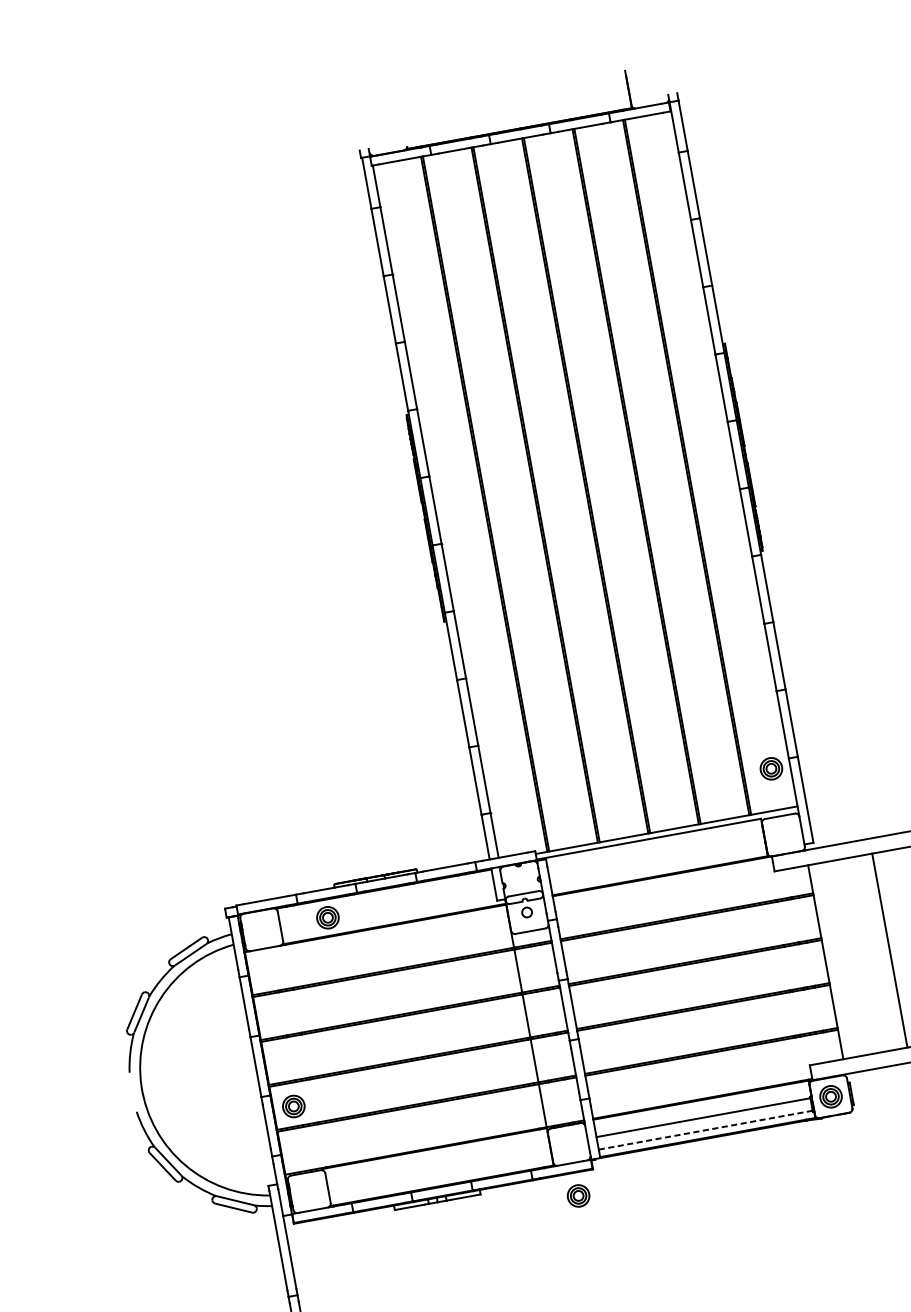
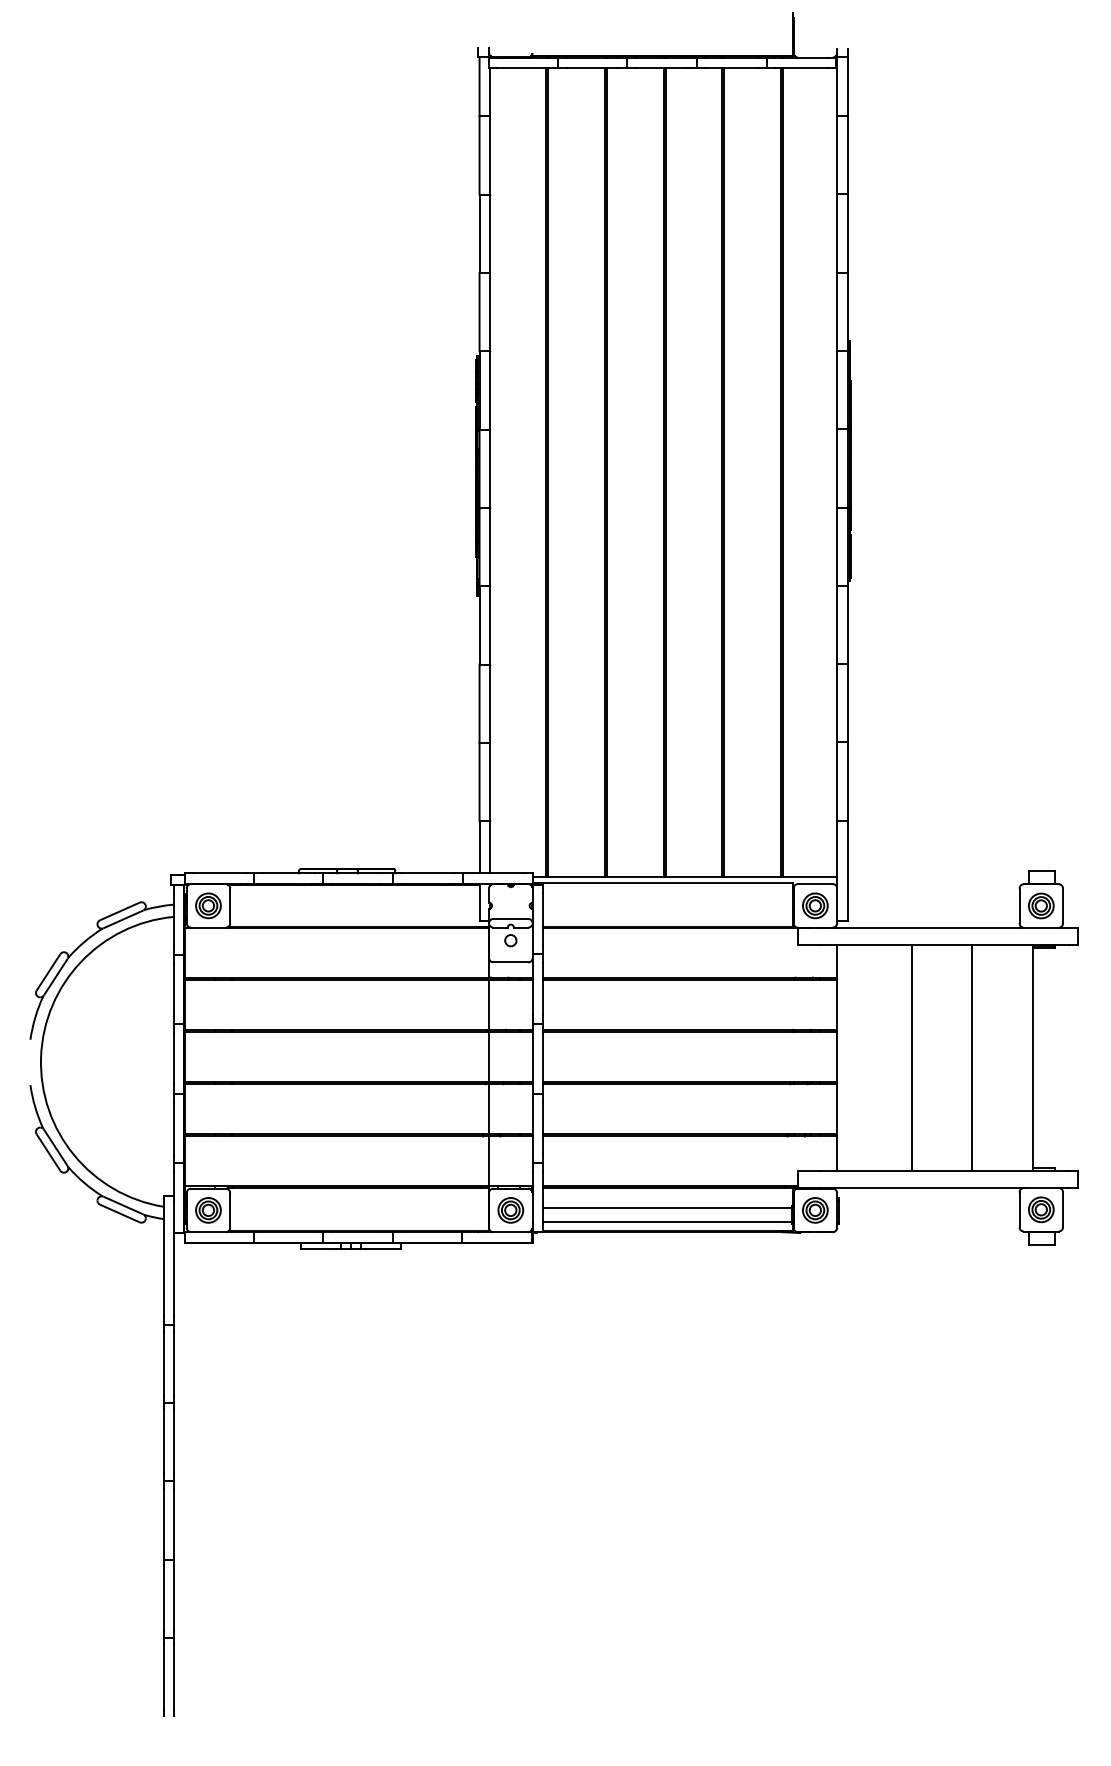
part: (771, 768) -> (815, 905), moved
part: (327, 917) -> (208, 905), moved
part: (293, 1106) -> (208, 1210), moved
line: (705, 1130) -> (667, 1222), dashed -> solid
part: (578, 1196) -> (510, 1210), moved

